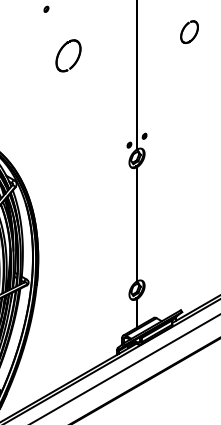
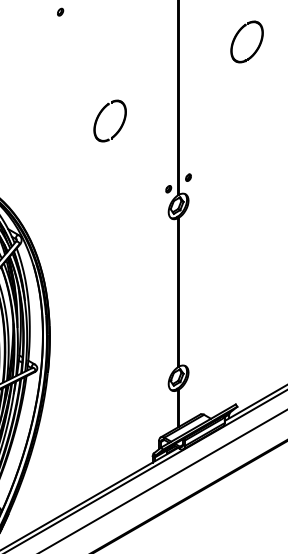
part: (189, 31) -> (246, 41), size x1.43
part: (68, 55) -> (110, 120), moved

